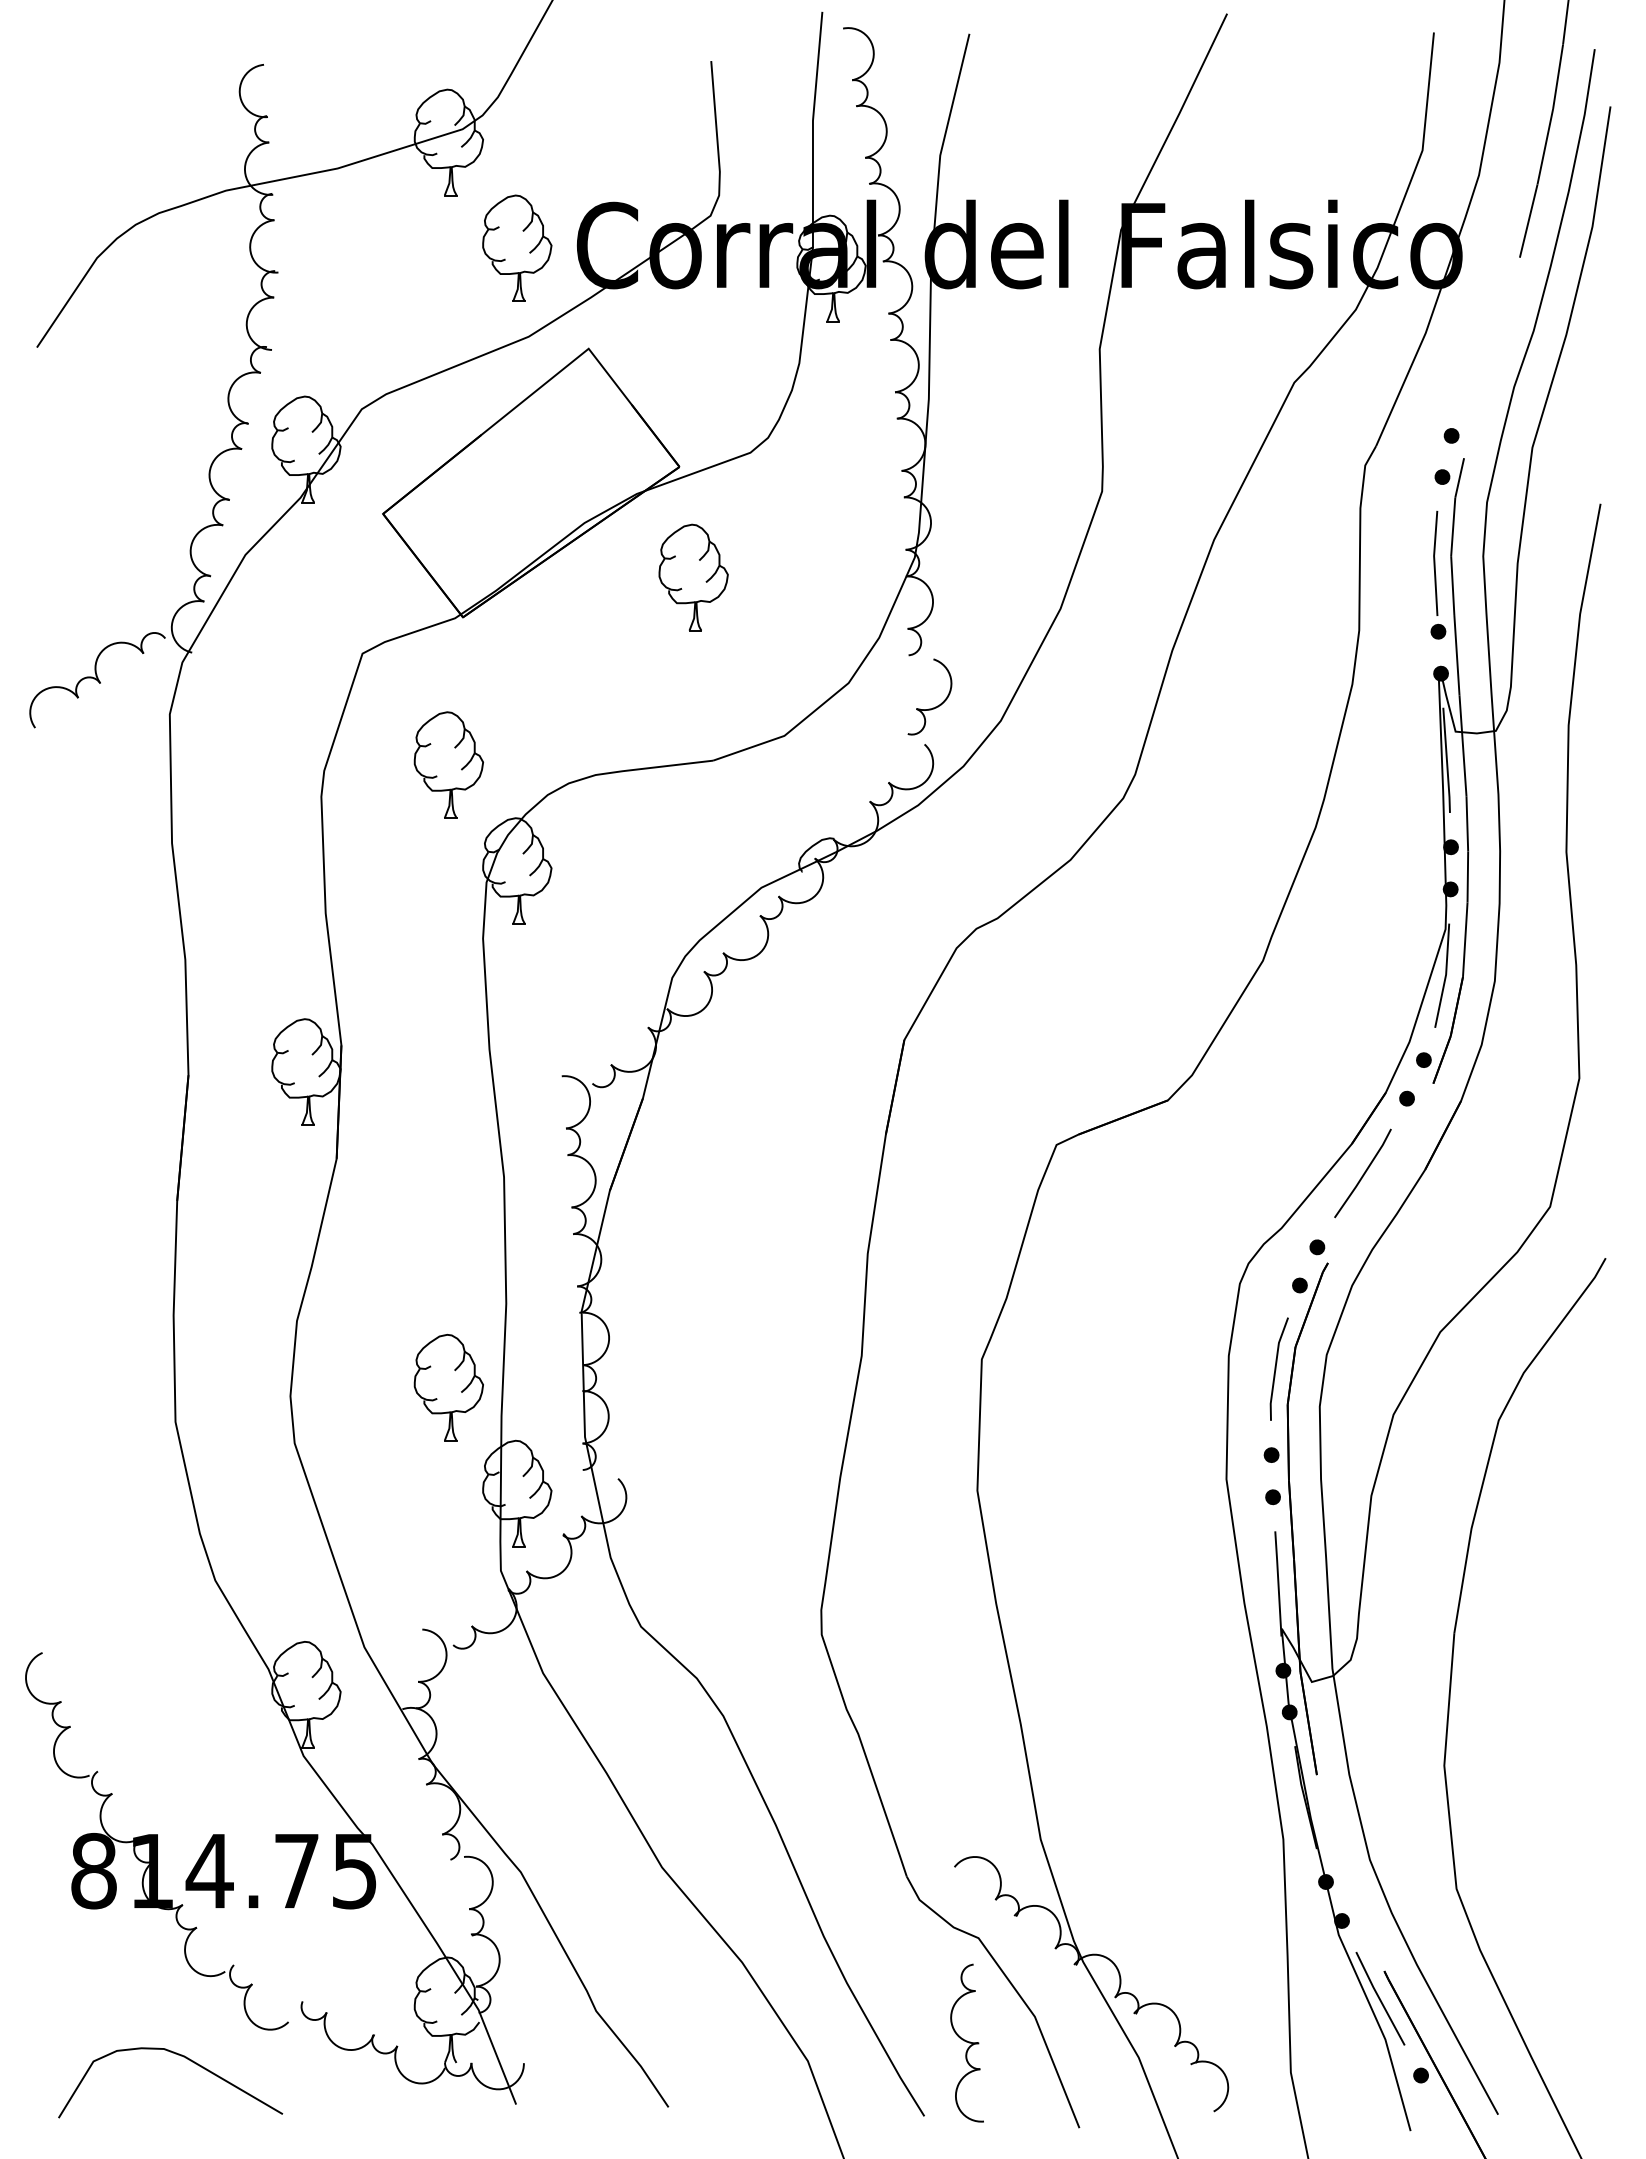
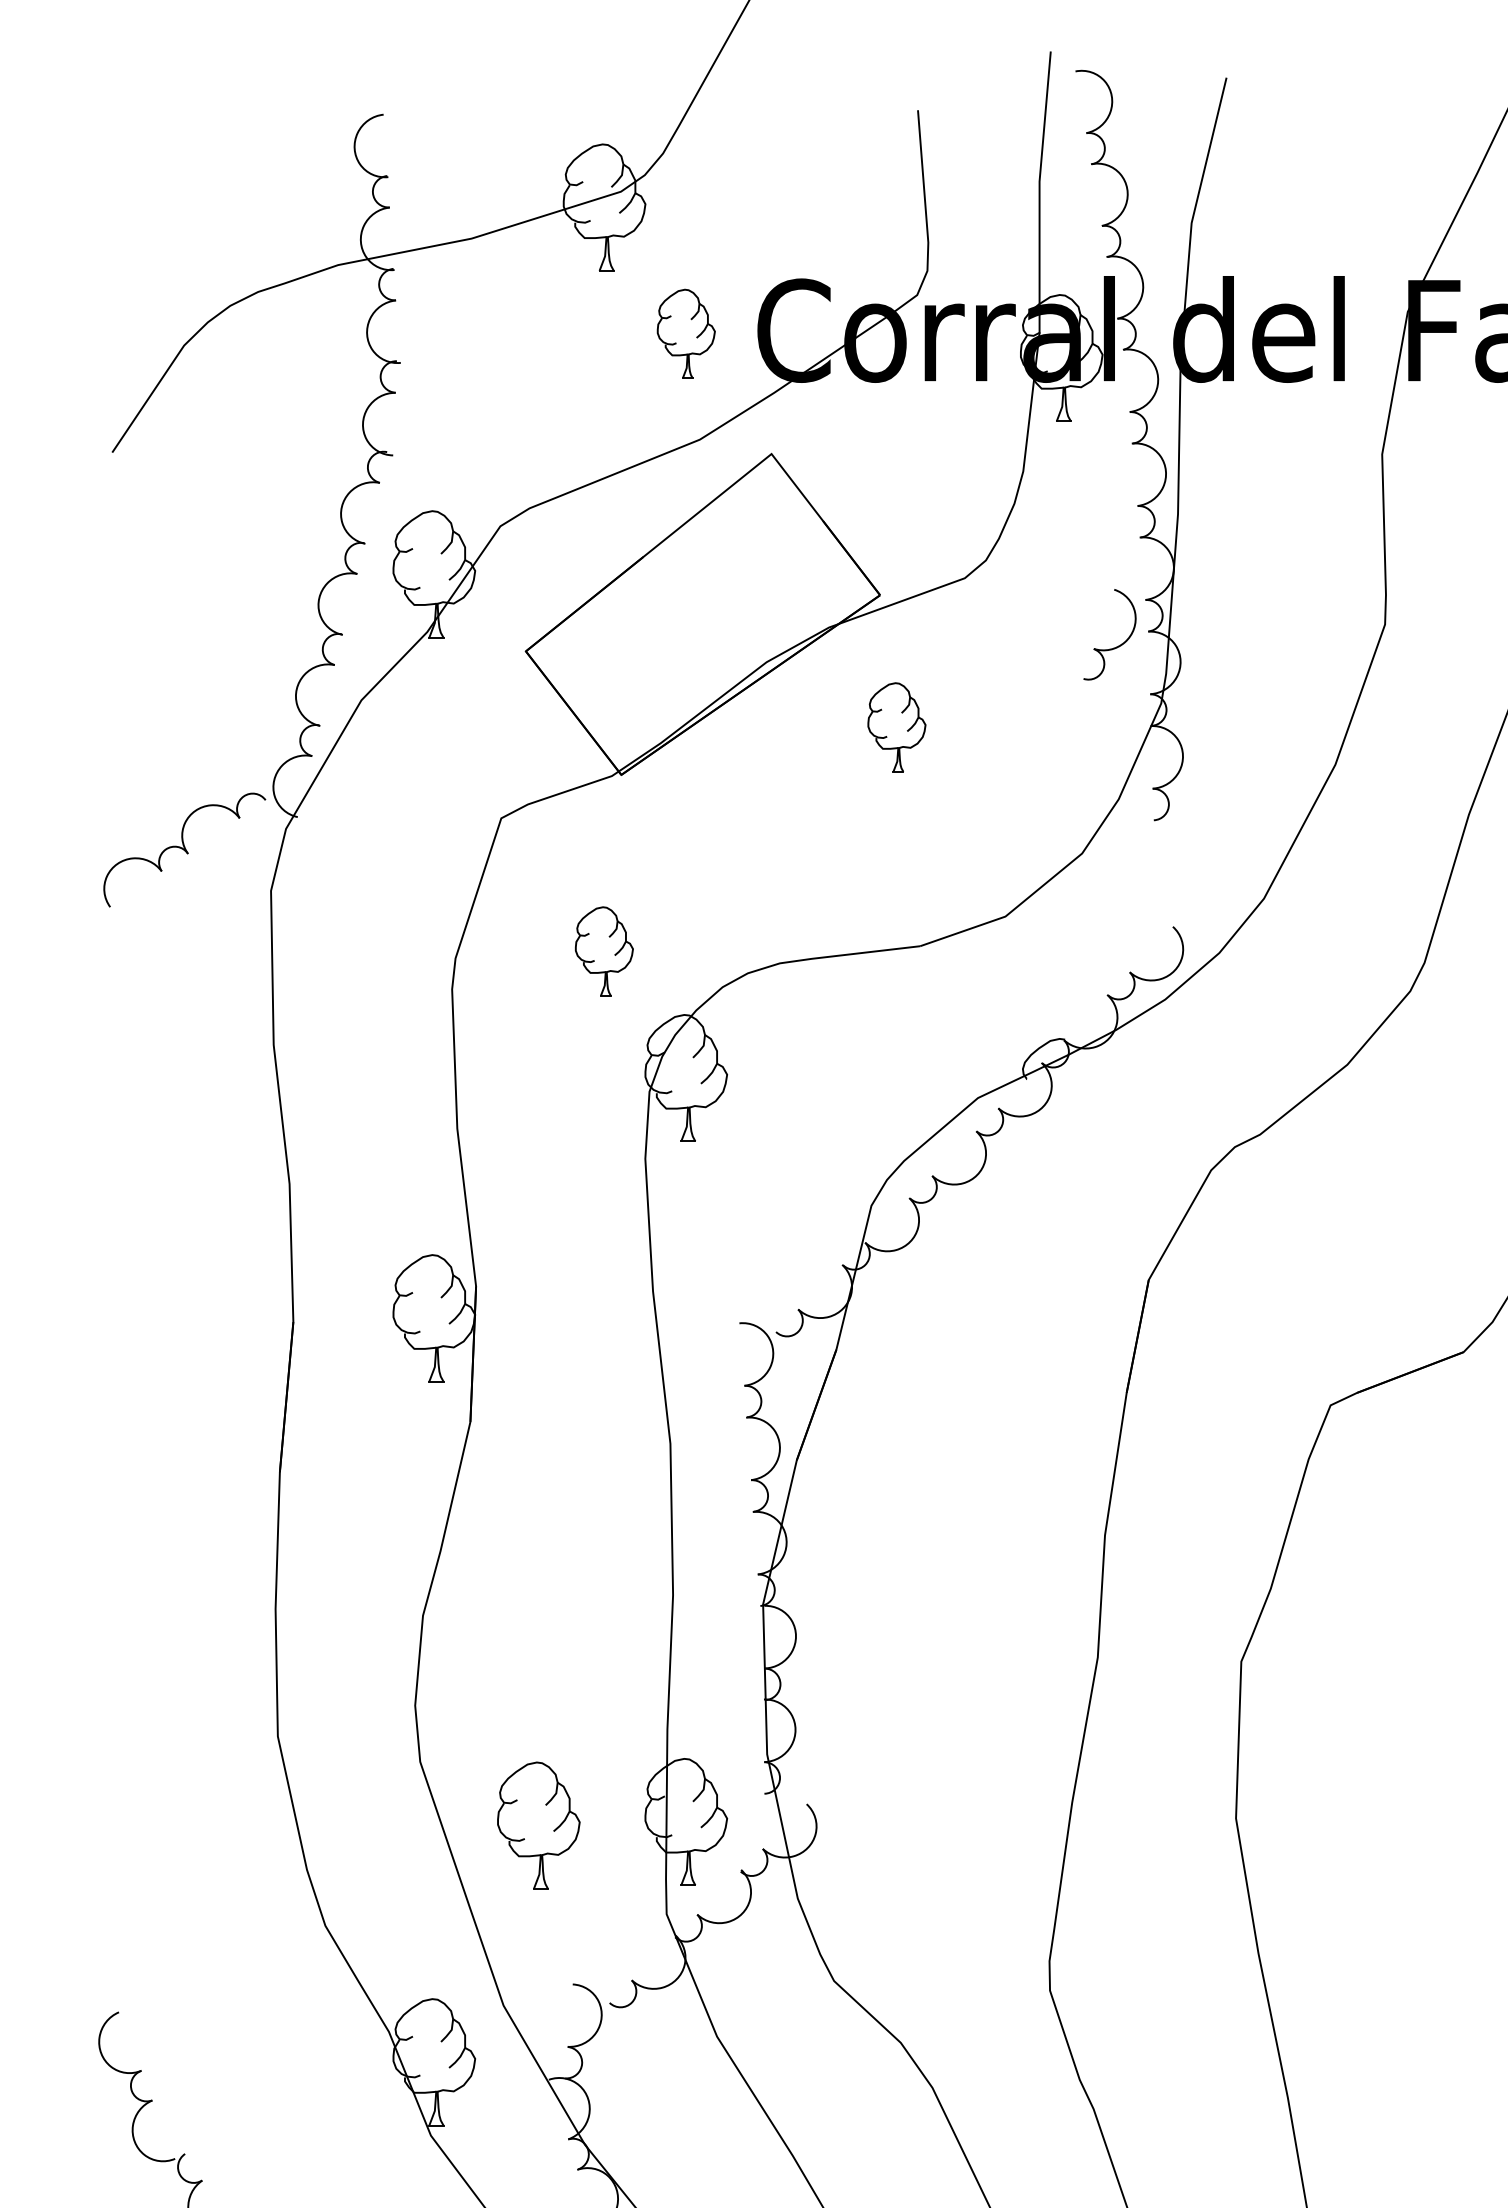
part: (517, 247) -> (686, 333), size x0.7
part: (693, 577) -> (896, 727), size x0.7
part: (932, 707) -> (1113, 647), moved
part: (448, 764) -> (604, 950), size x0.7
part: (448, 1387) -> (538, 1825), moved

